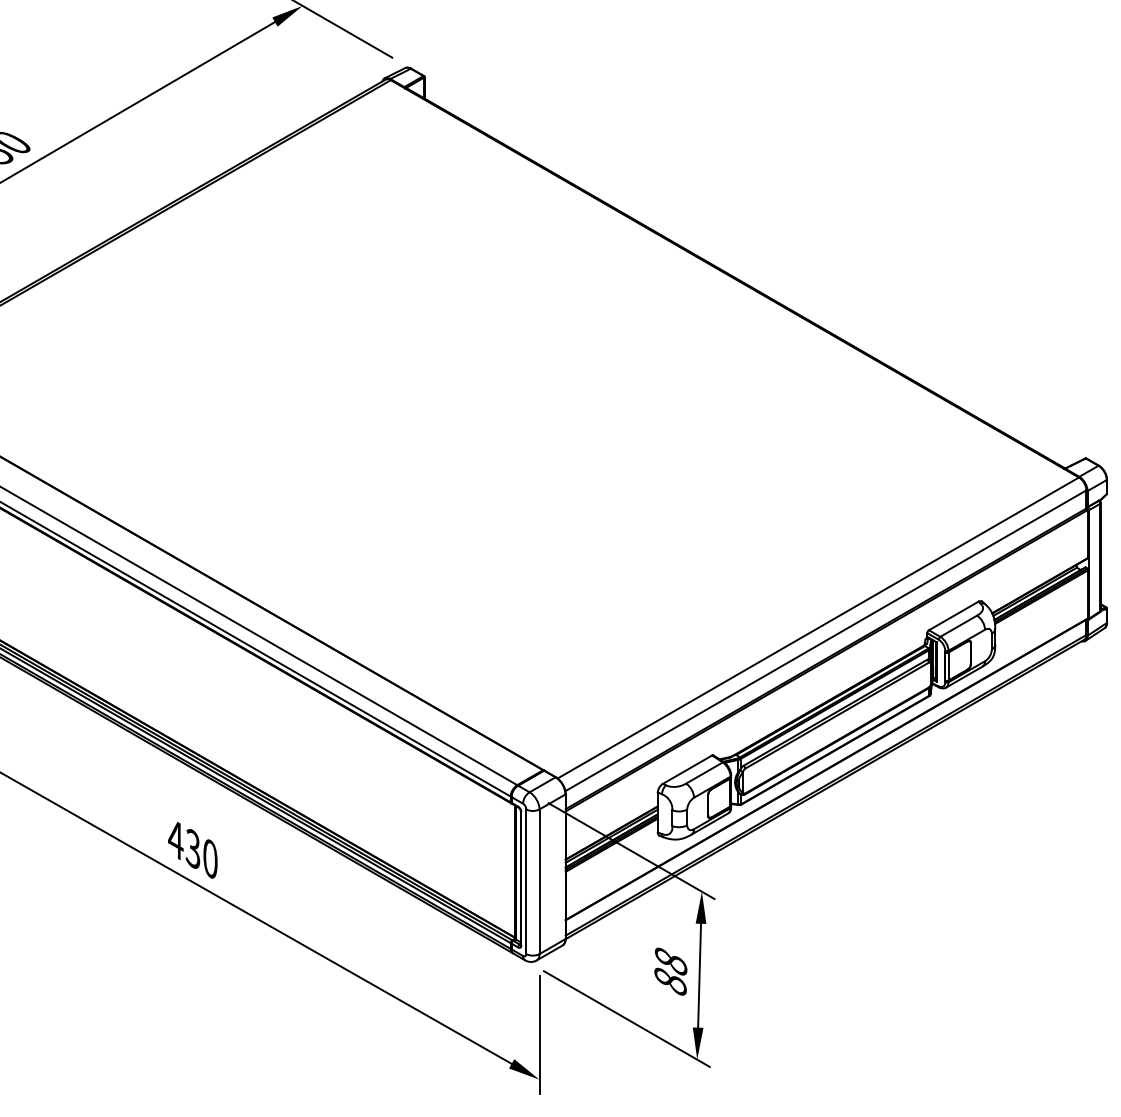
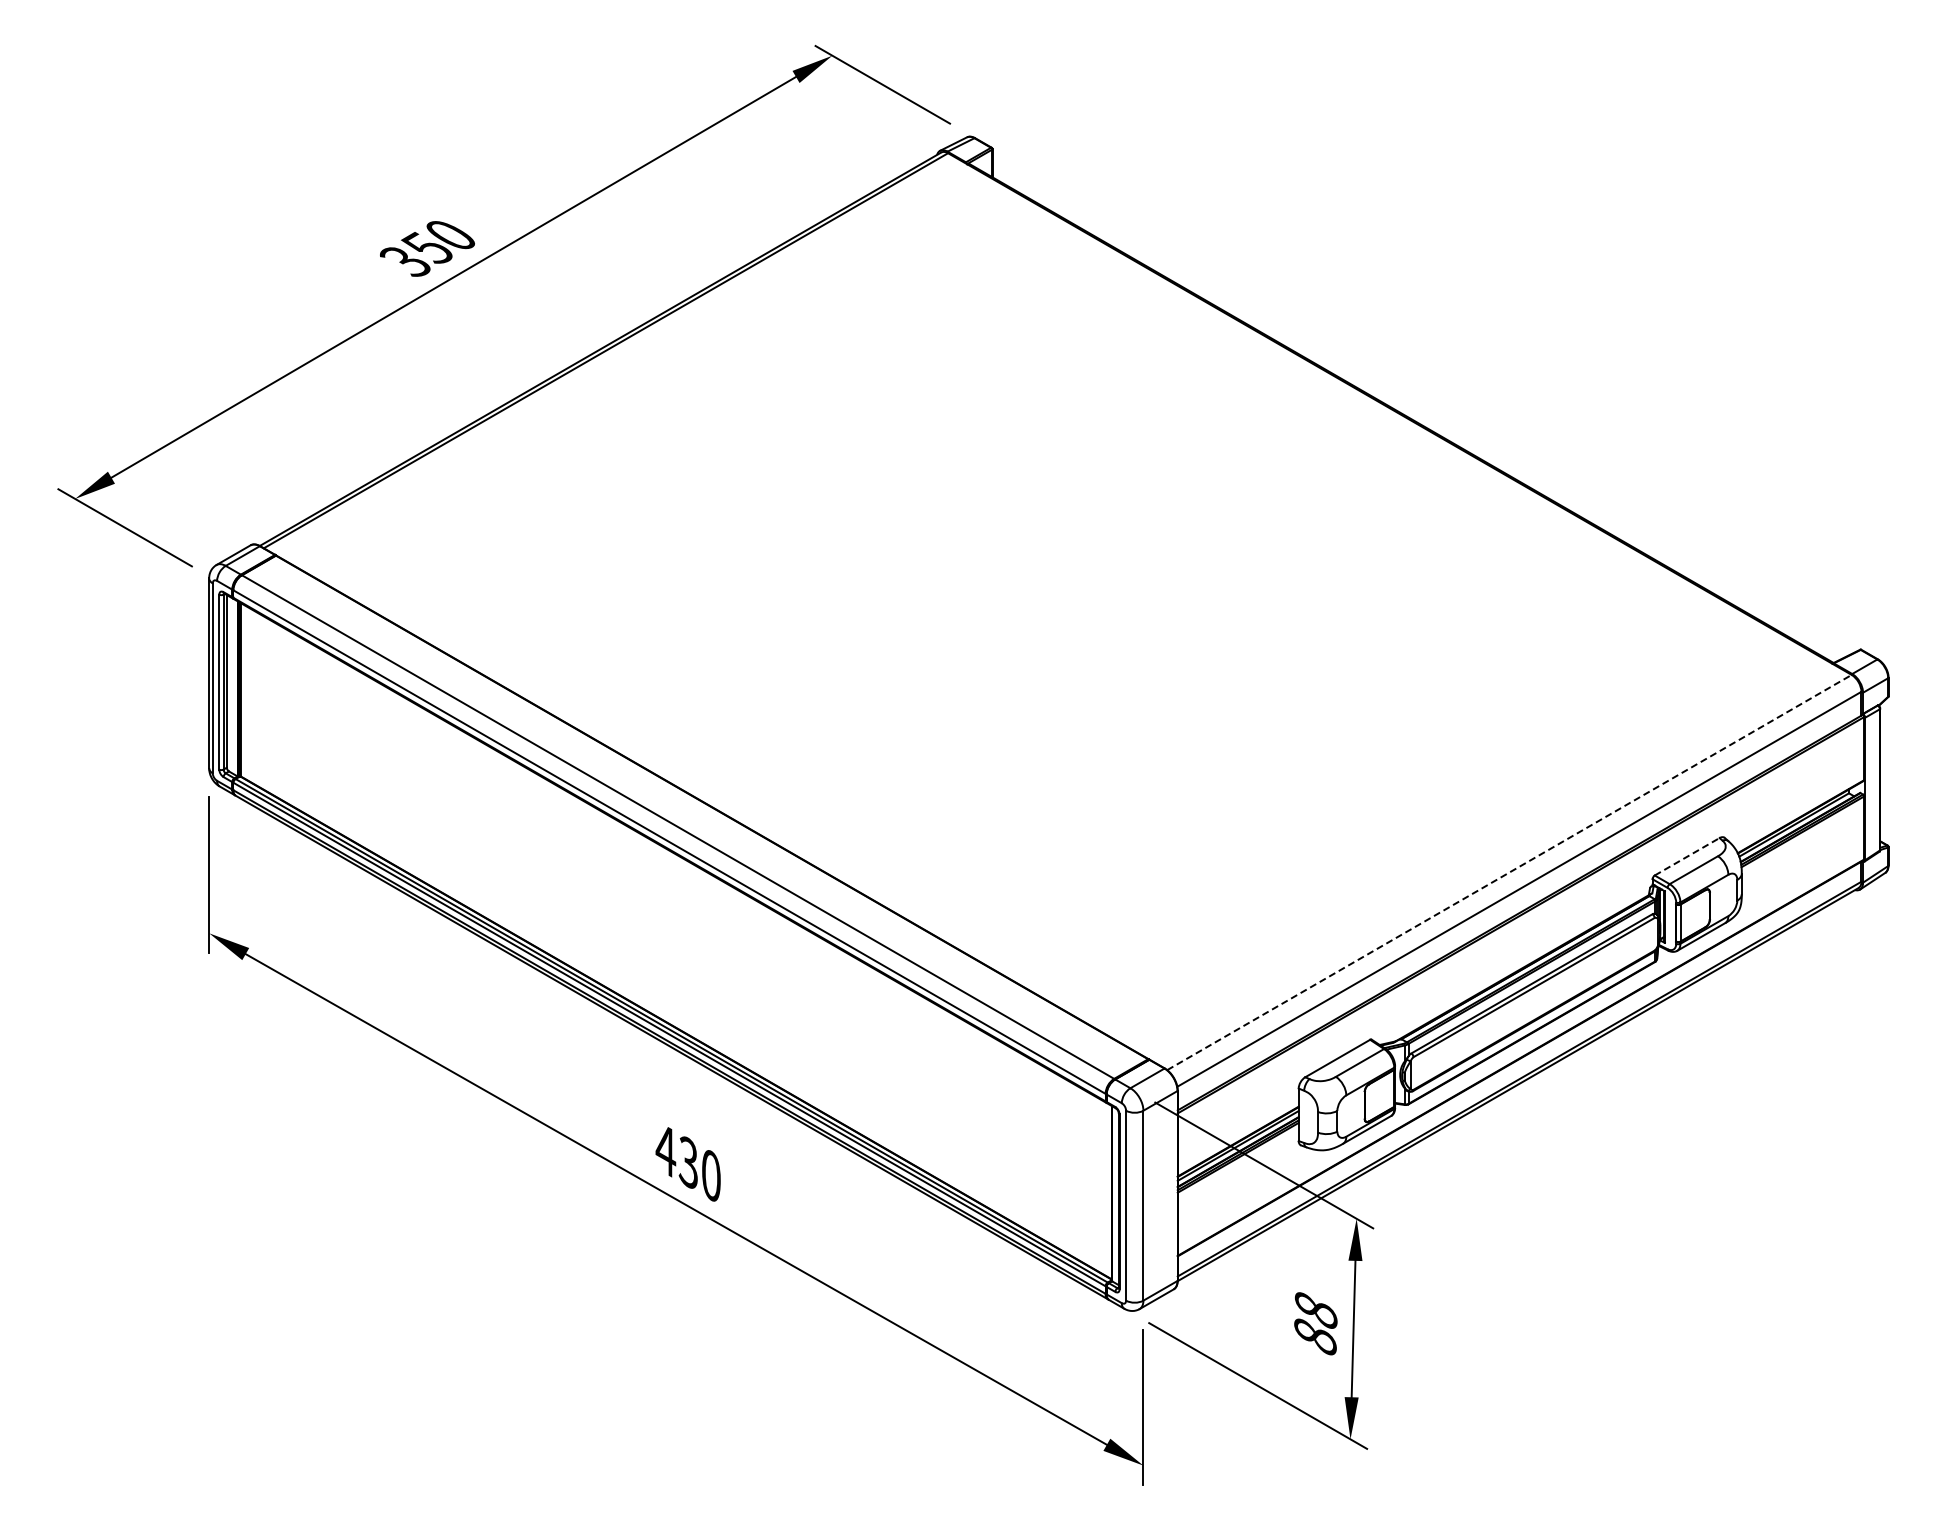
line: (953, 615) -> (1687, 856), solid -> dashed
line: (818, 627) -> (1509, 872), solid -> dashed

